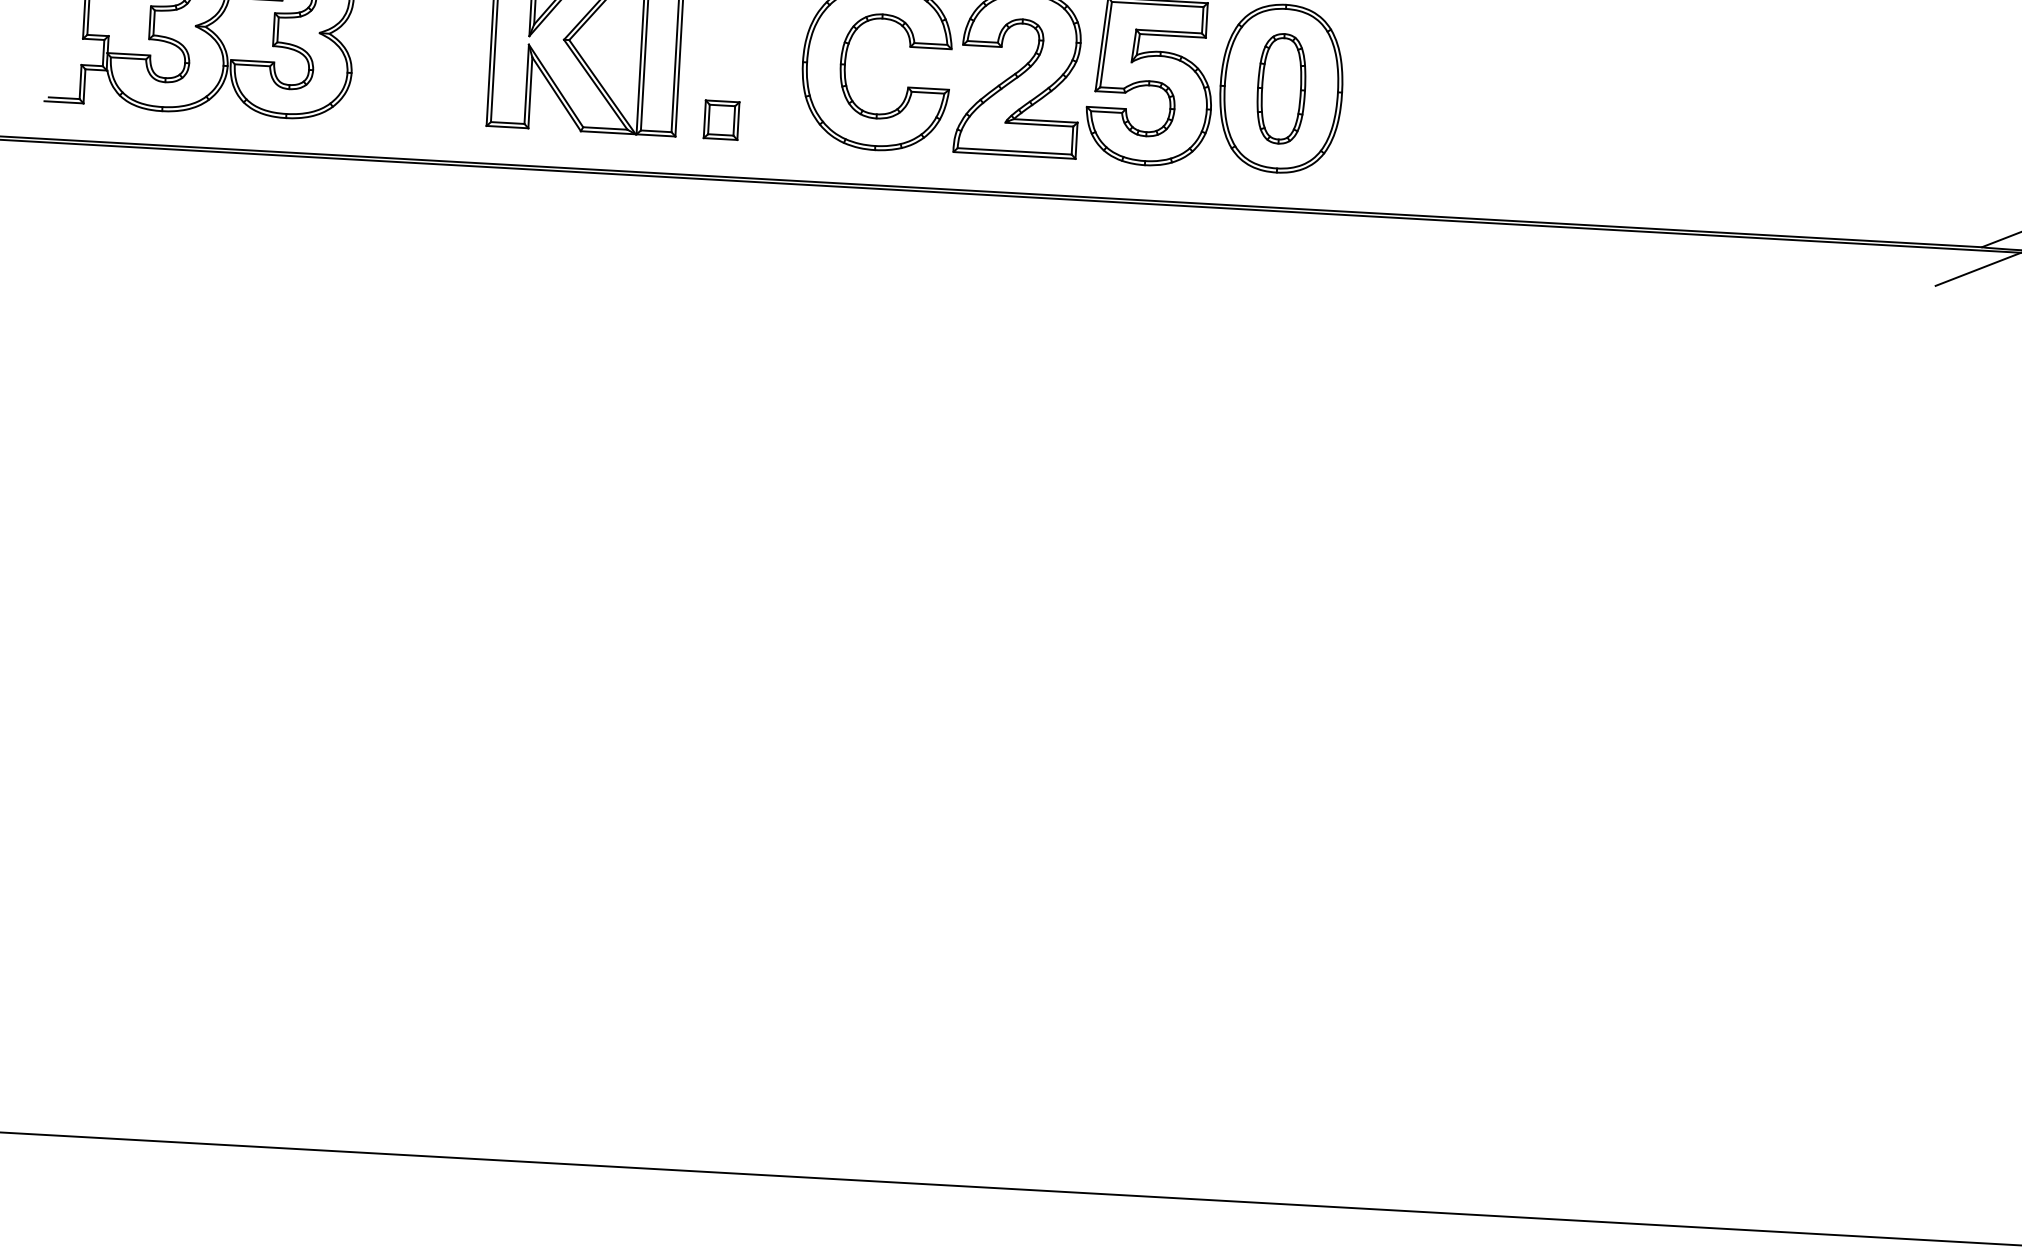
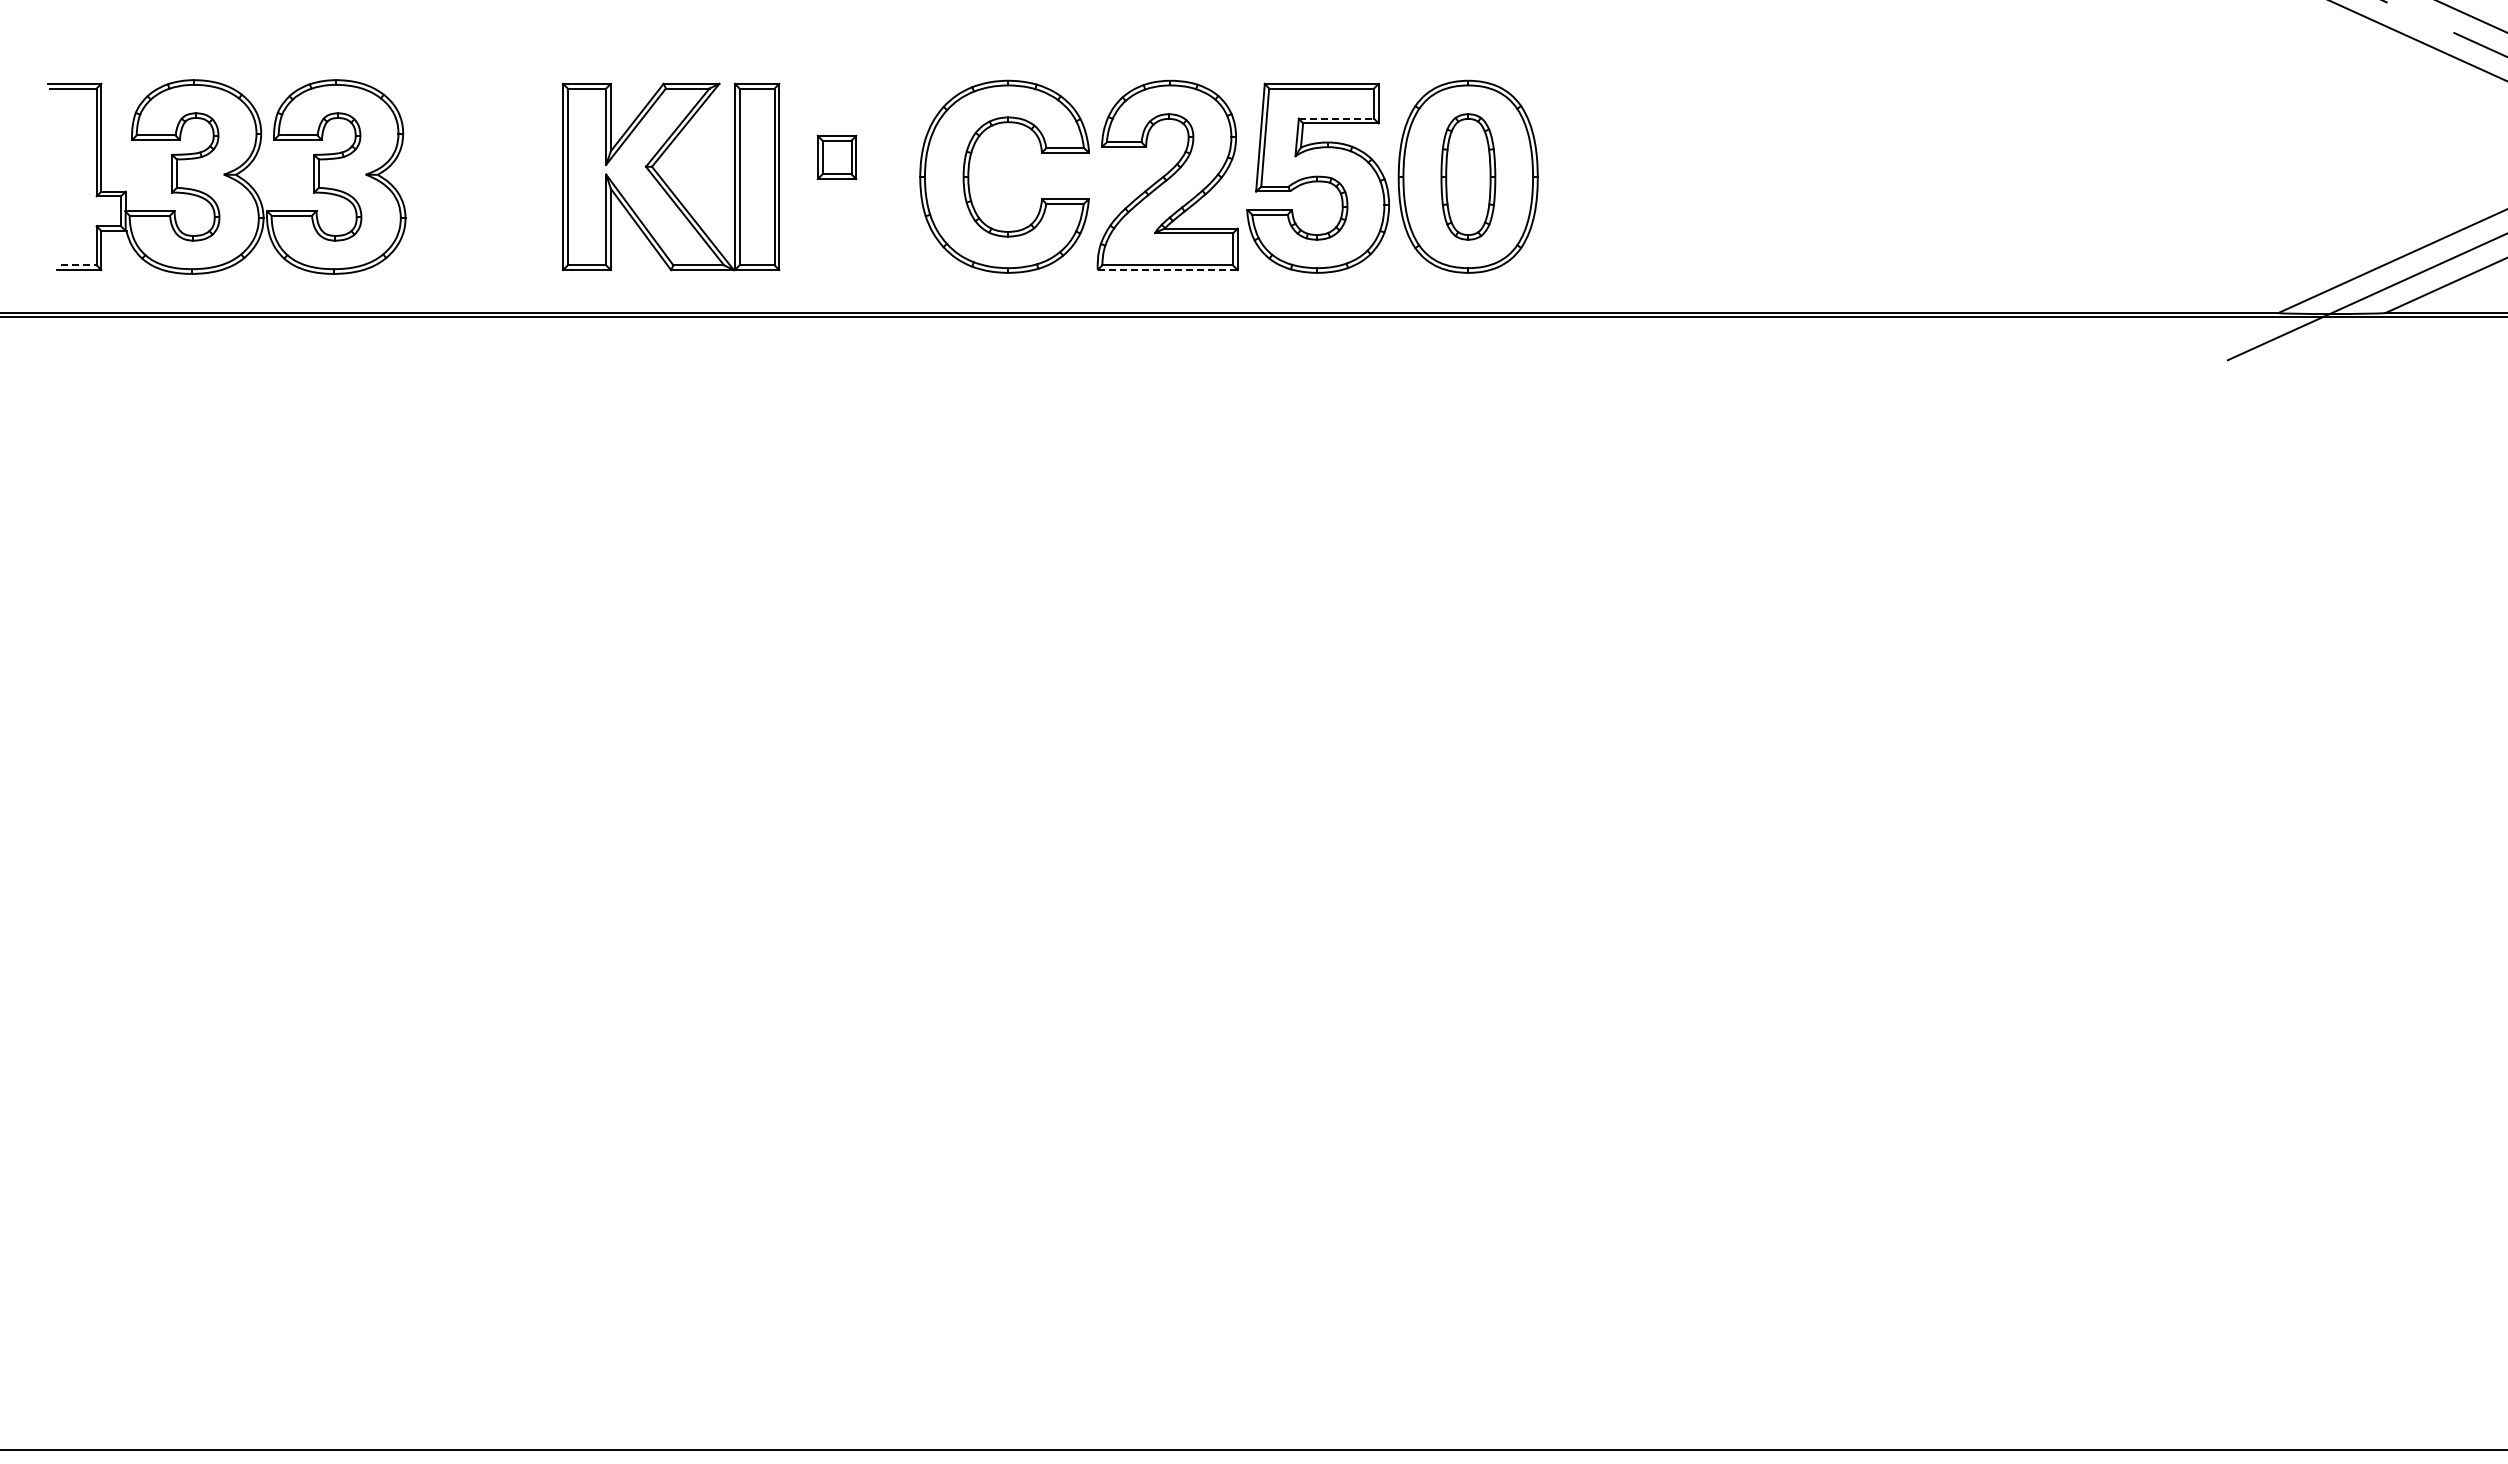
line: (1169, 31) -> (1336, 118), solid -> dashed
line: (64, 98) -> (79, 265), solid -> dashed
part: (721, 120) -> (836, 157), moved
line: (1014, 155) -> (1167, 270), solid -> dashed

